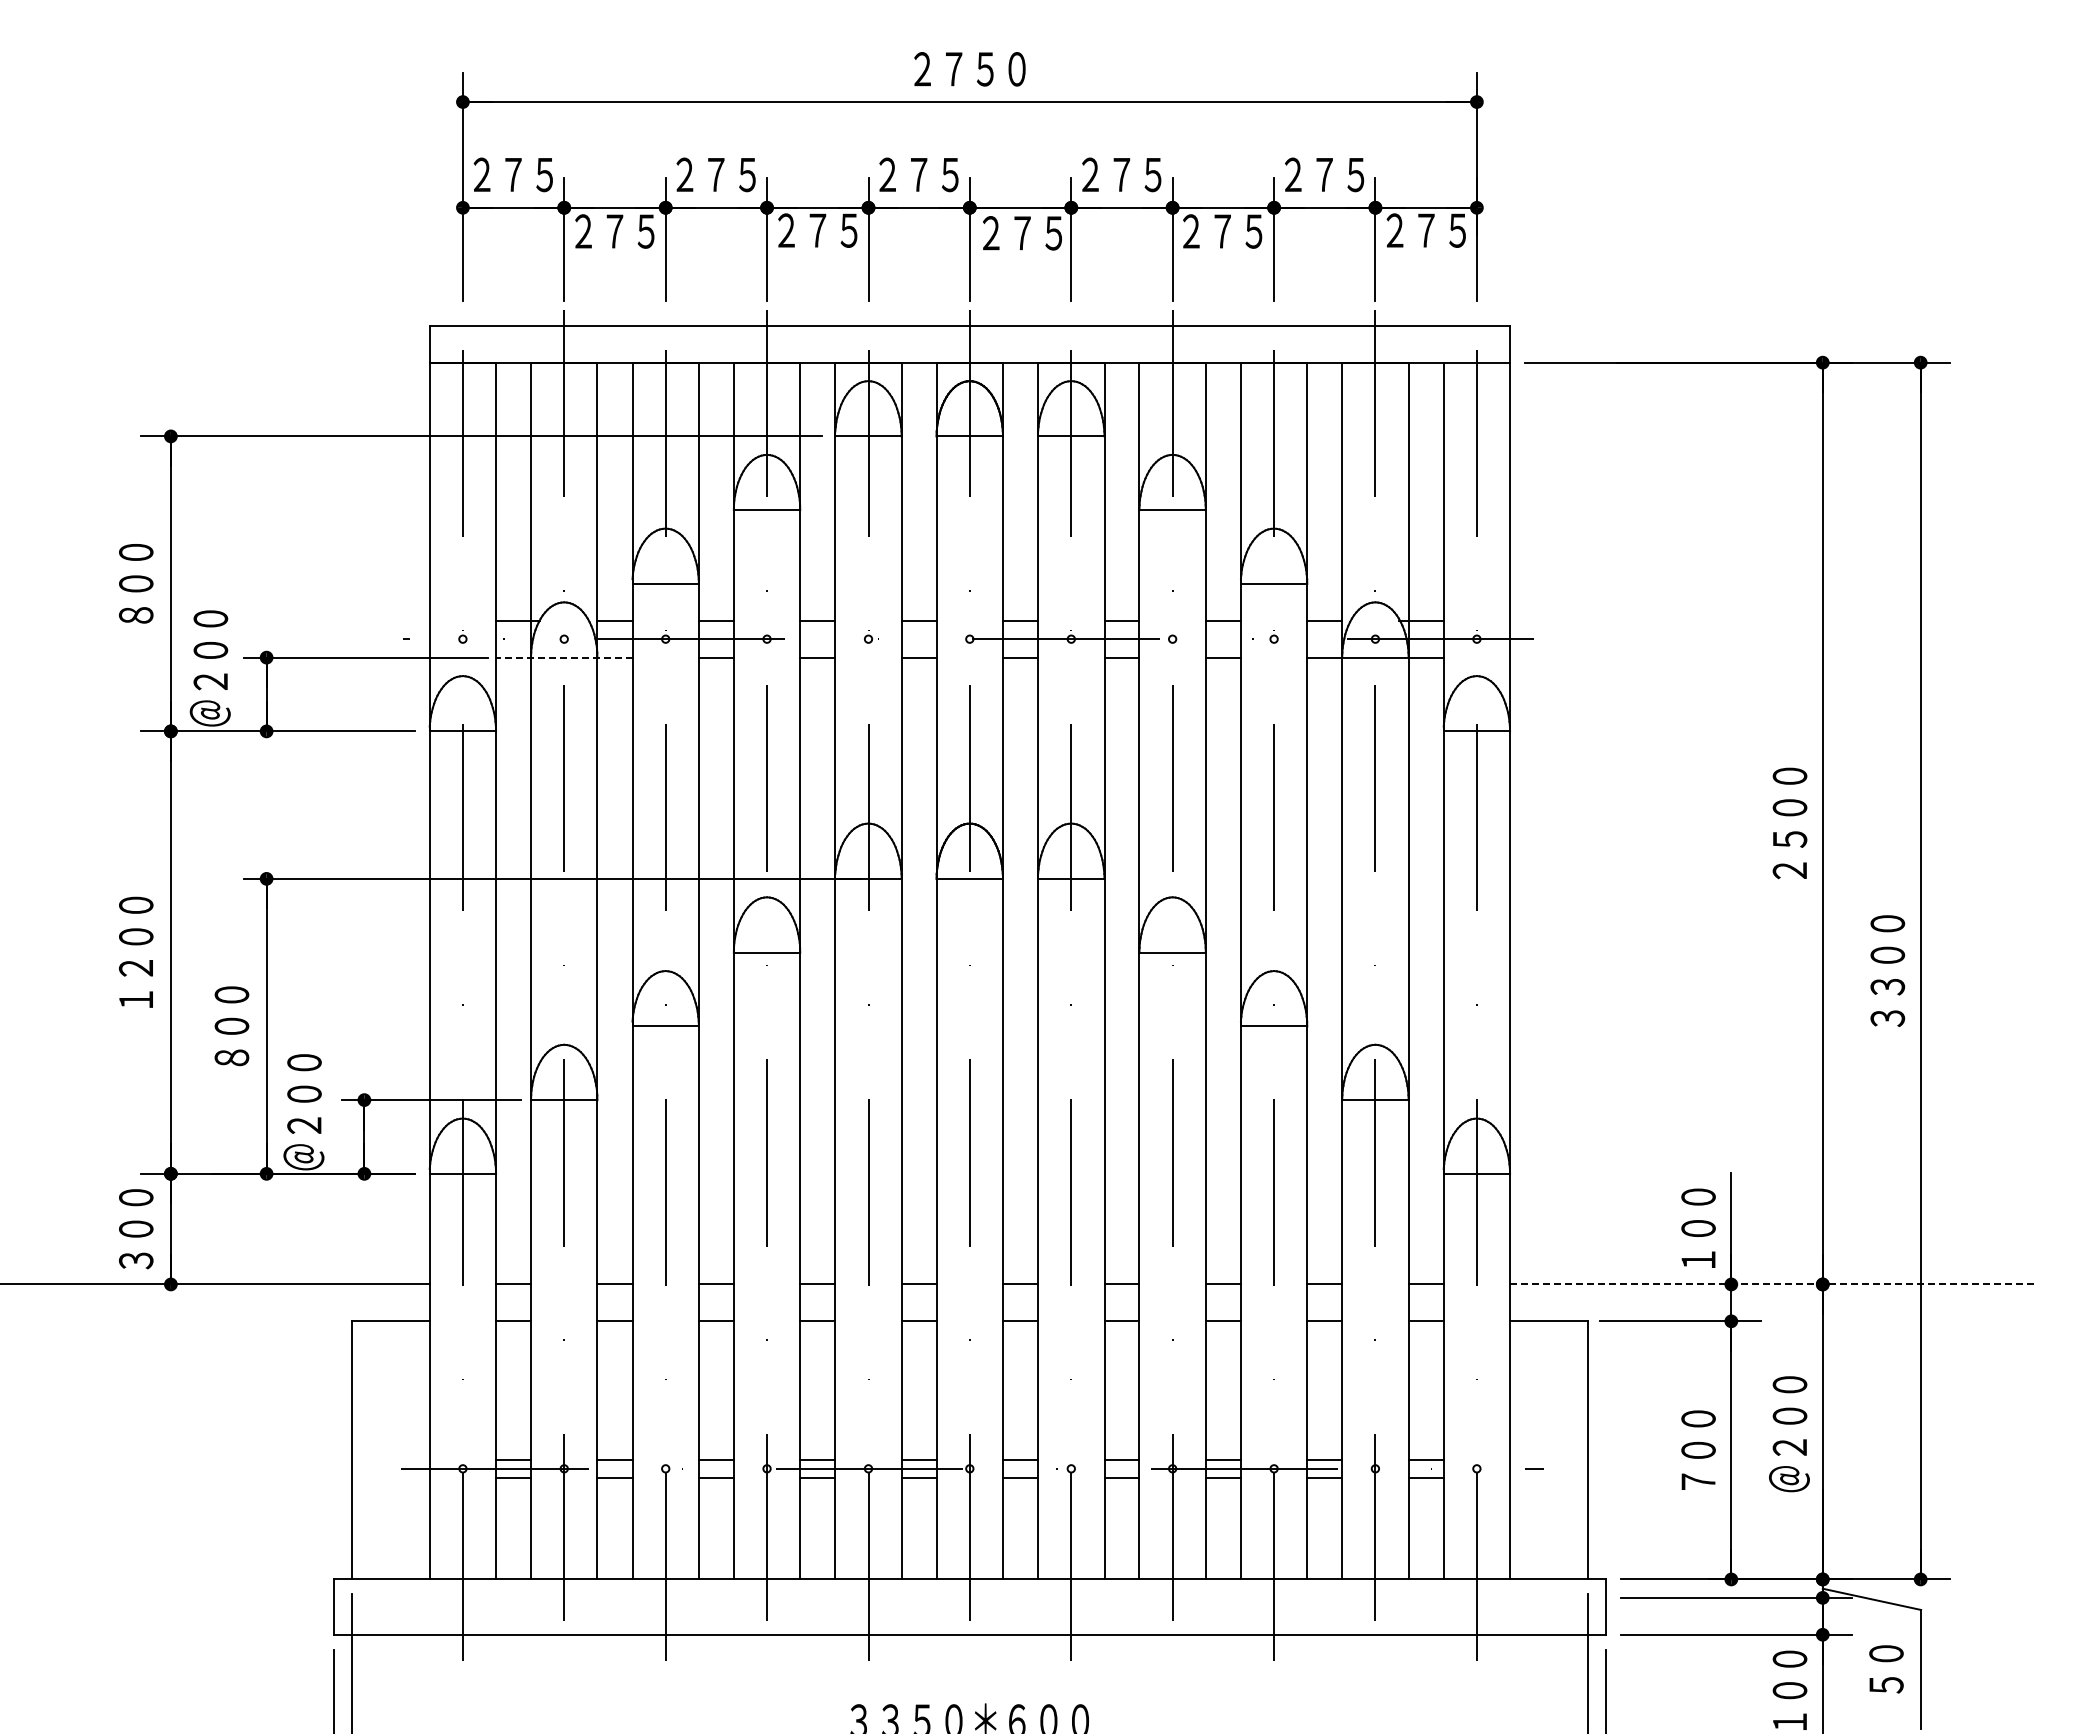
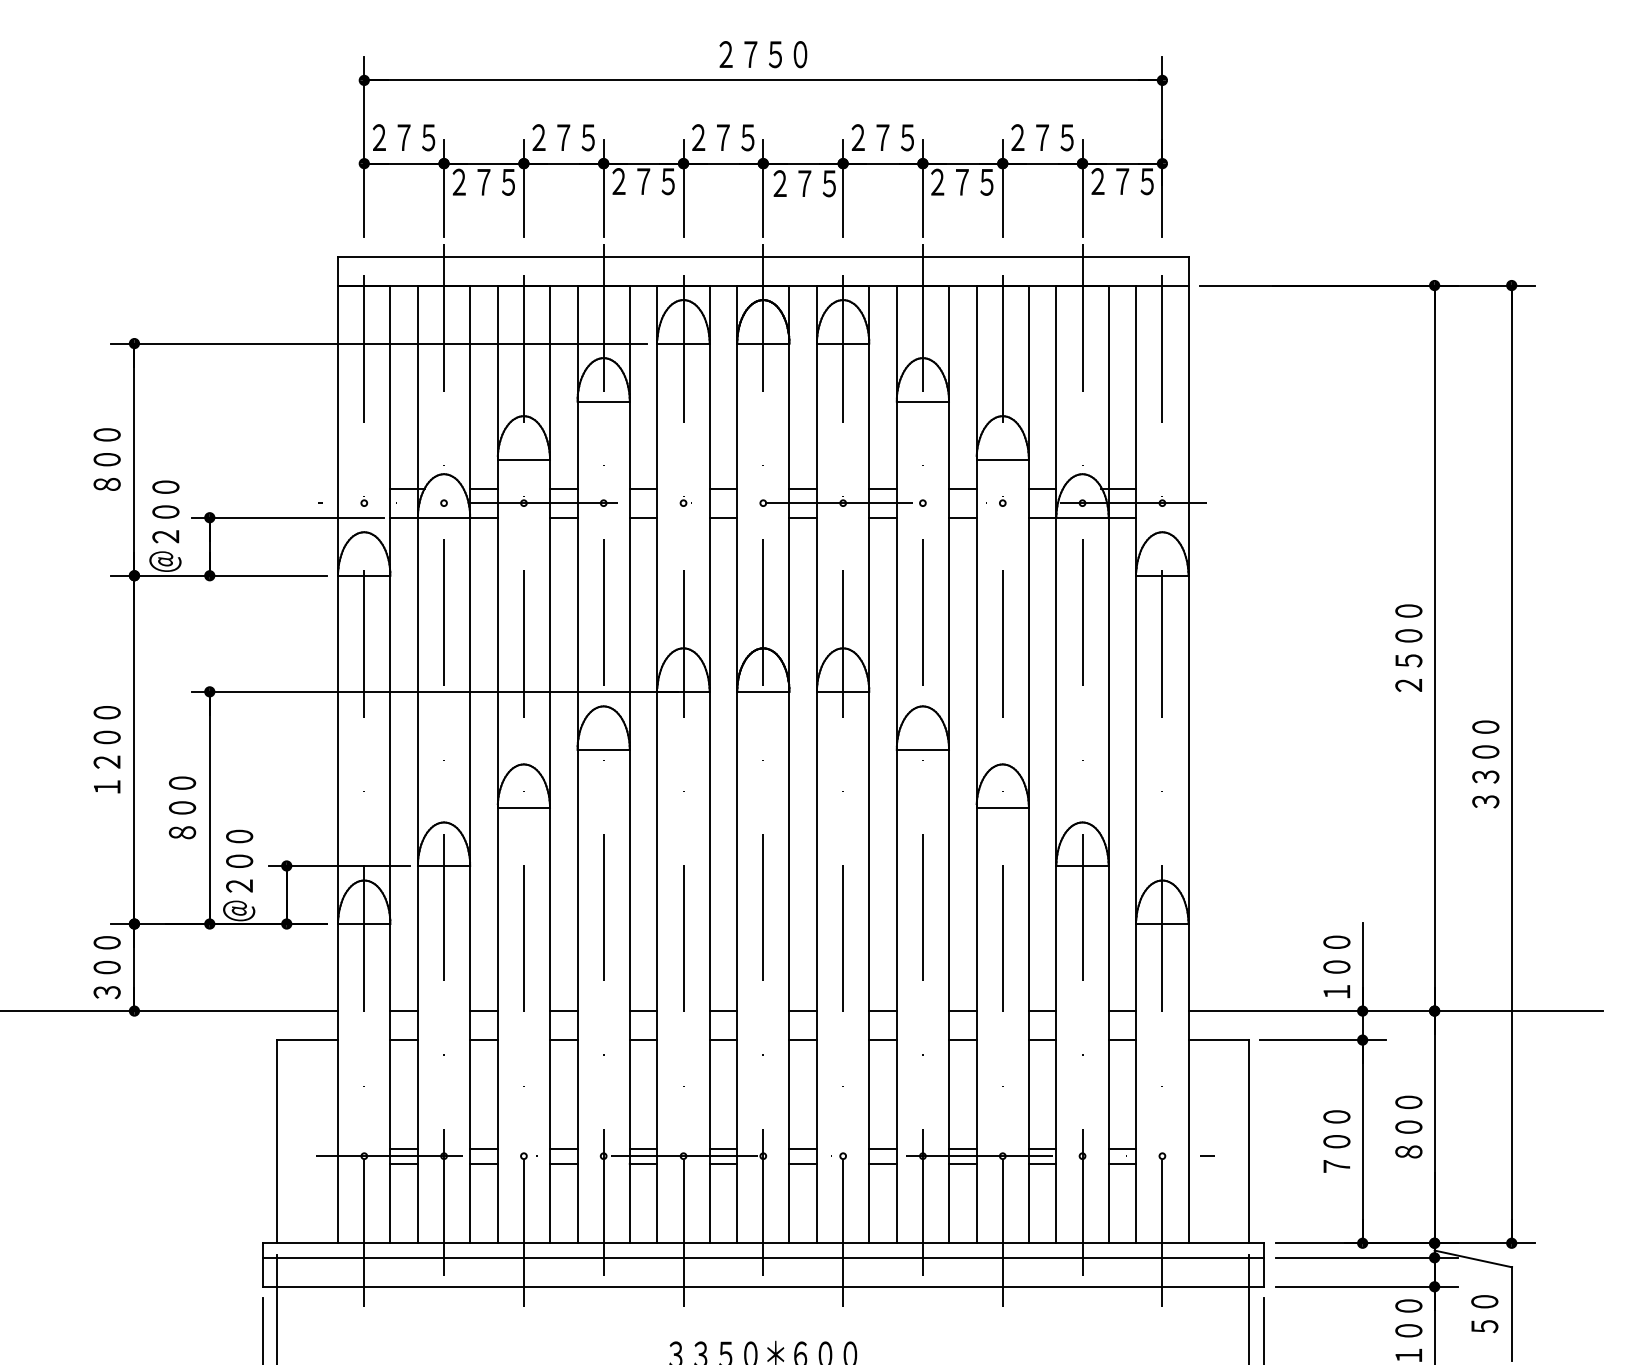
line: (563, 657) -> (443, 517), dashed -> solid
line: (1773, 1284) -> (1395, 1011), dashed -> solid
text: (1789, 1434) -> (1408, 1129), ＠２００ -> ８００
line: (969, 1597) -> (763, 1257), added

